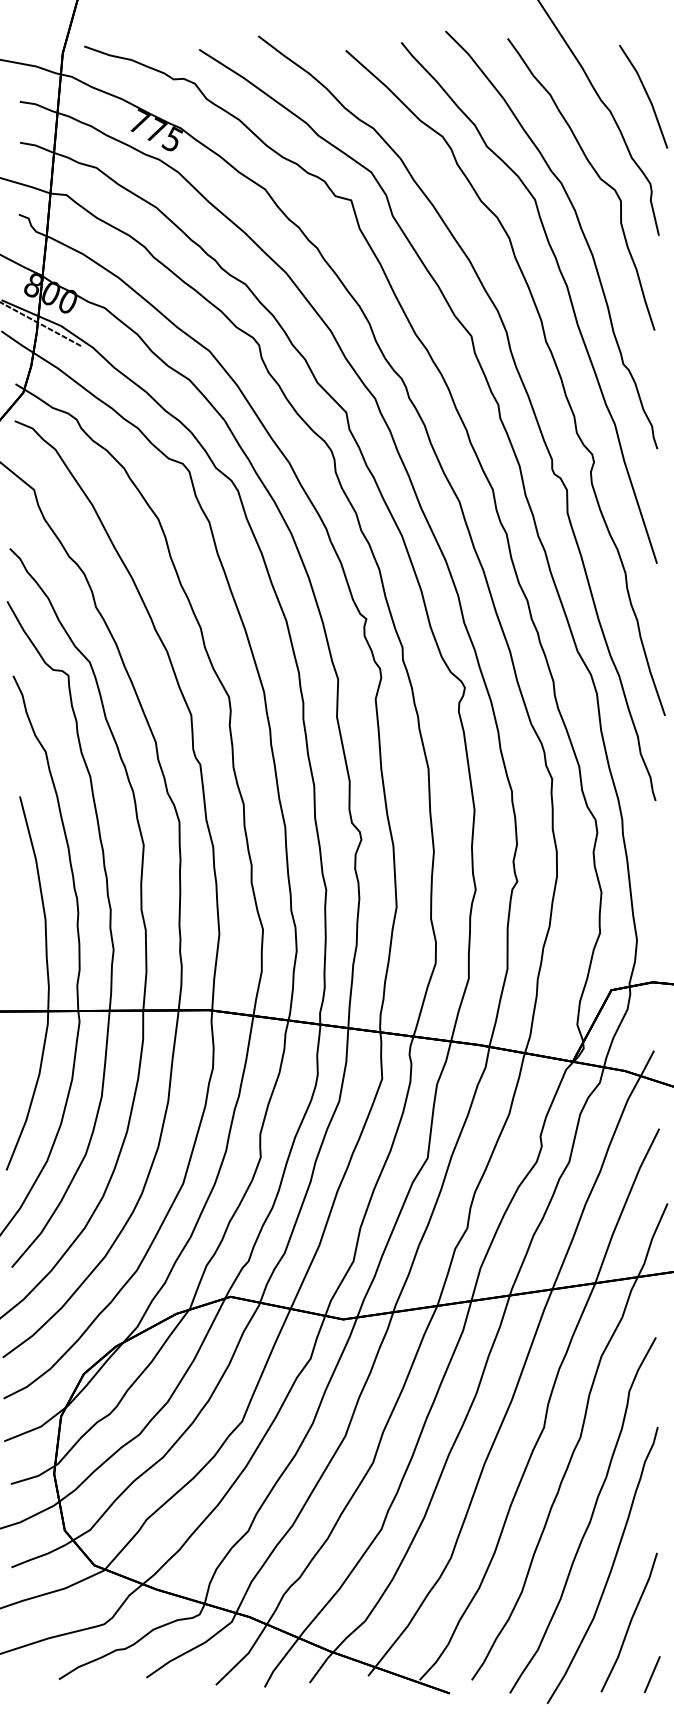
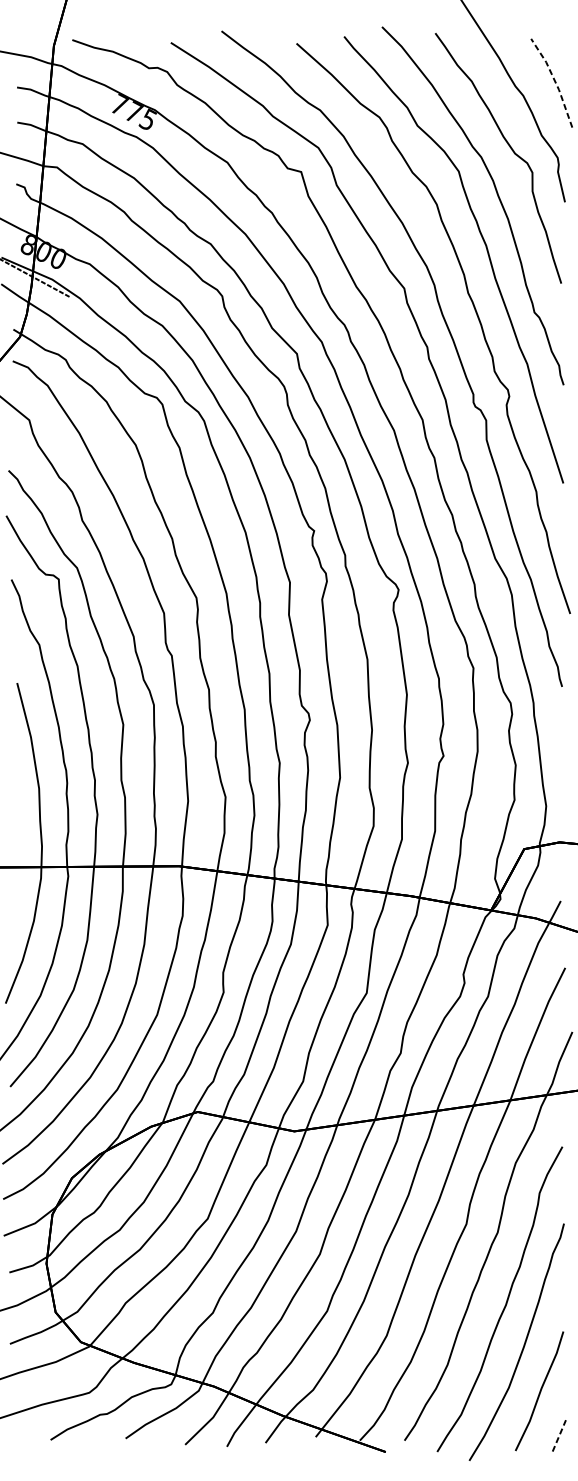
line: (647, 94) -> (555, 81), solid -> dashed
line: (652, 1674) -> (559, 1435), solid -> dashed

